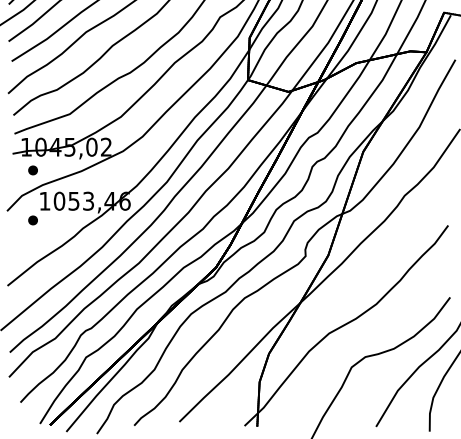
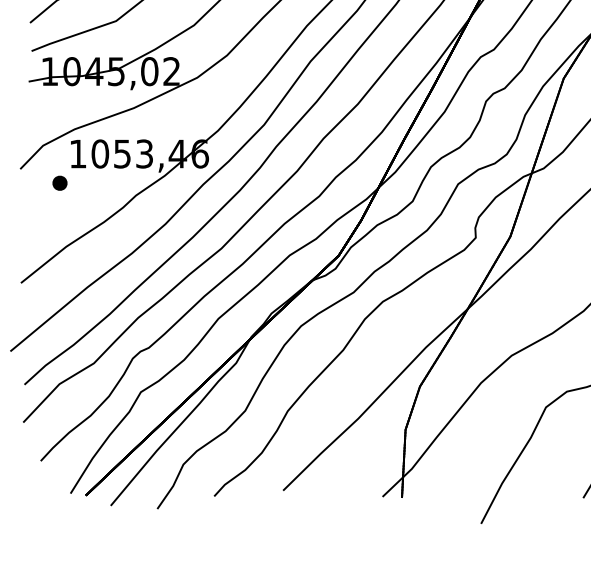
part: (32, 170) -> (59, 107), removed

